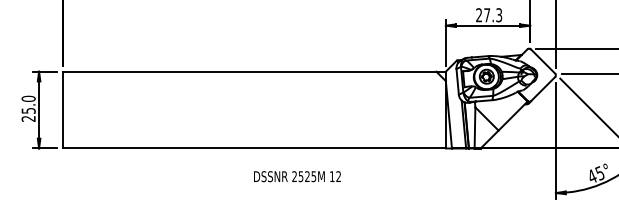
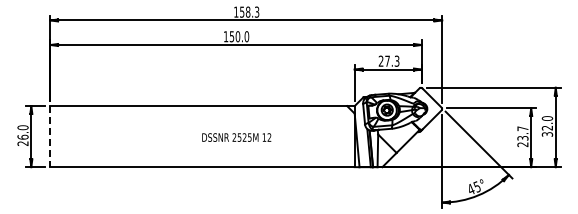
text: (27, 109) -> (22, 136), 25.0 -> 26.0
line: (63, 109) -> (50, 136), solid -> dashed
text: (297, 176) -> (236, 137), moved

